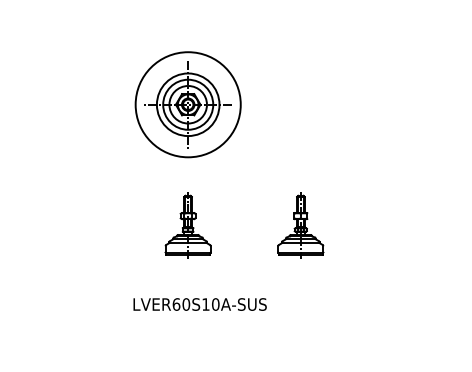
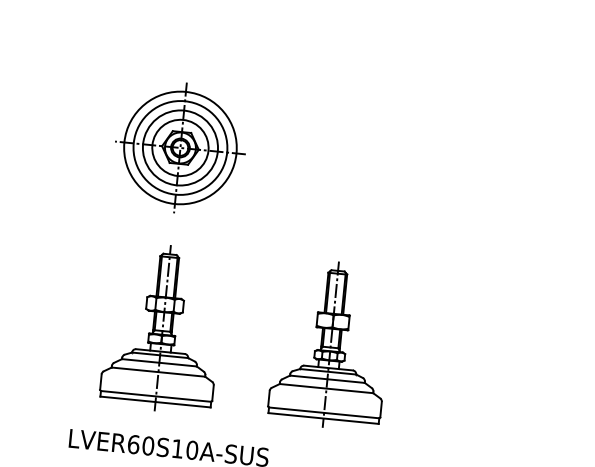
circle: (187, 104) -> (179, 147), size x0.71
part: (187, 225) -> (161, 328), size x1.67
part: (300, 225) -> (330, 344), size x1.67

